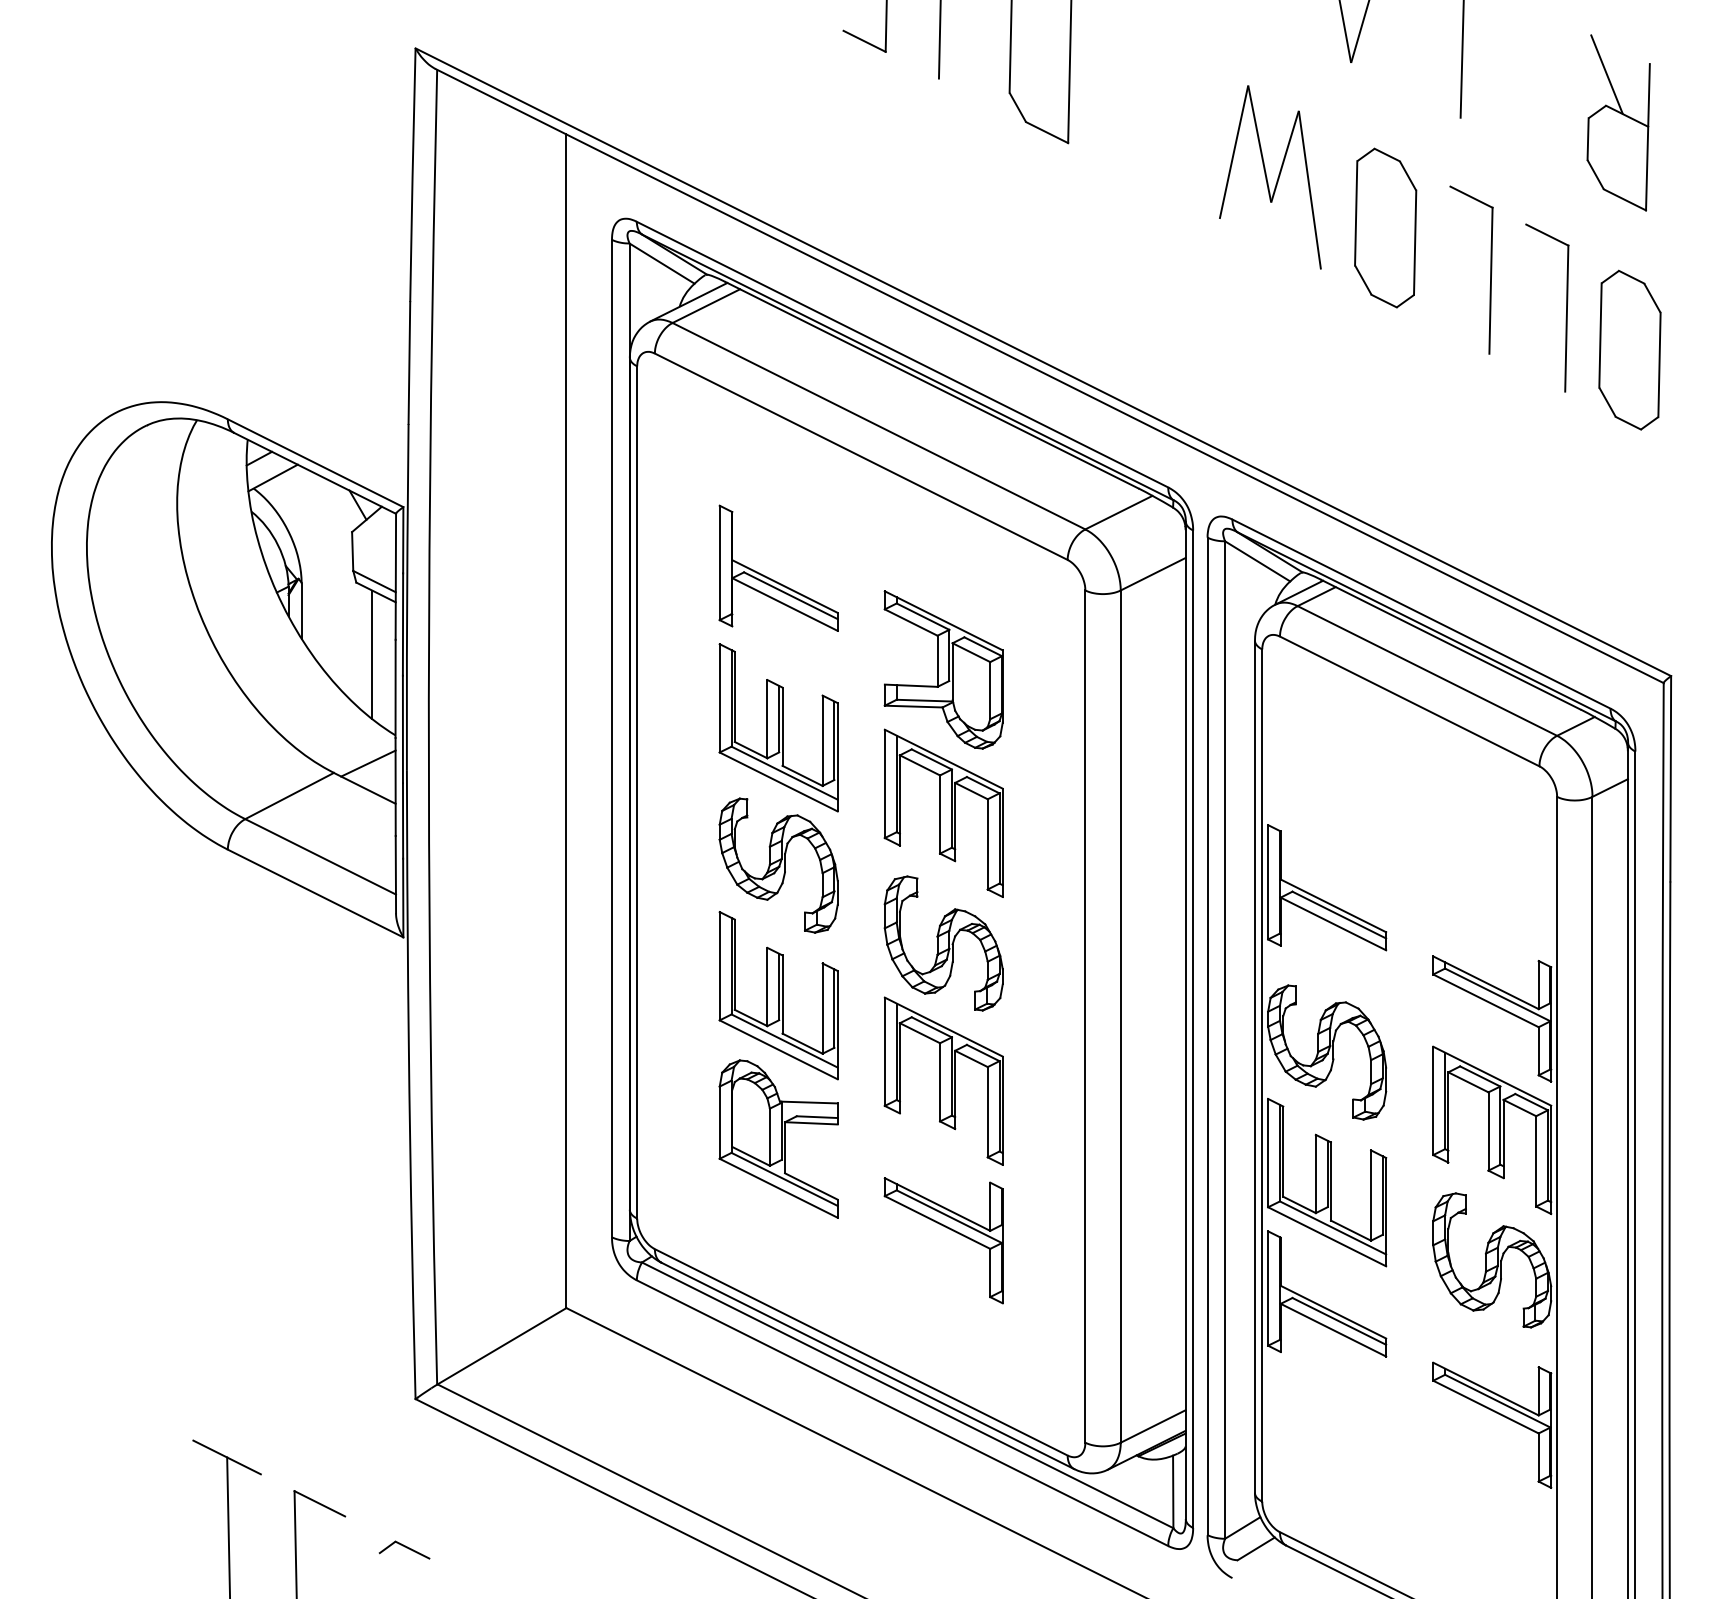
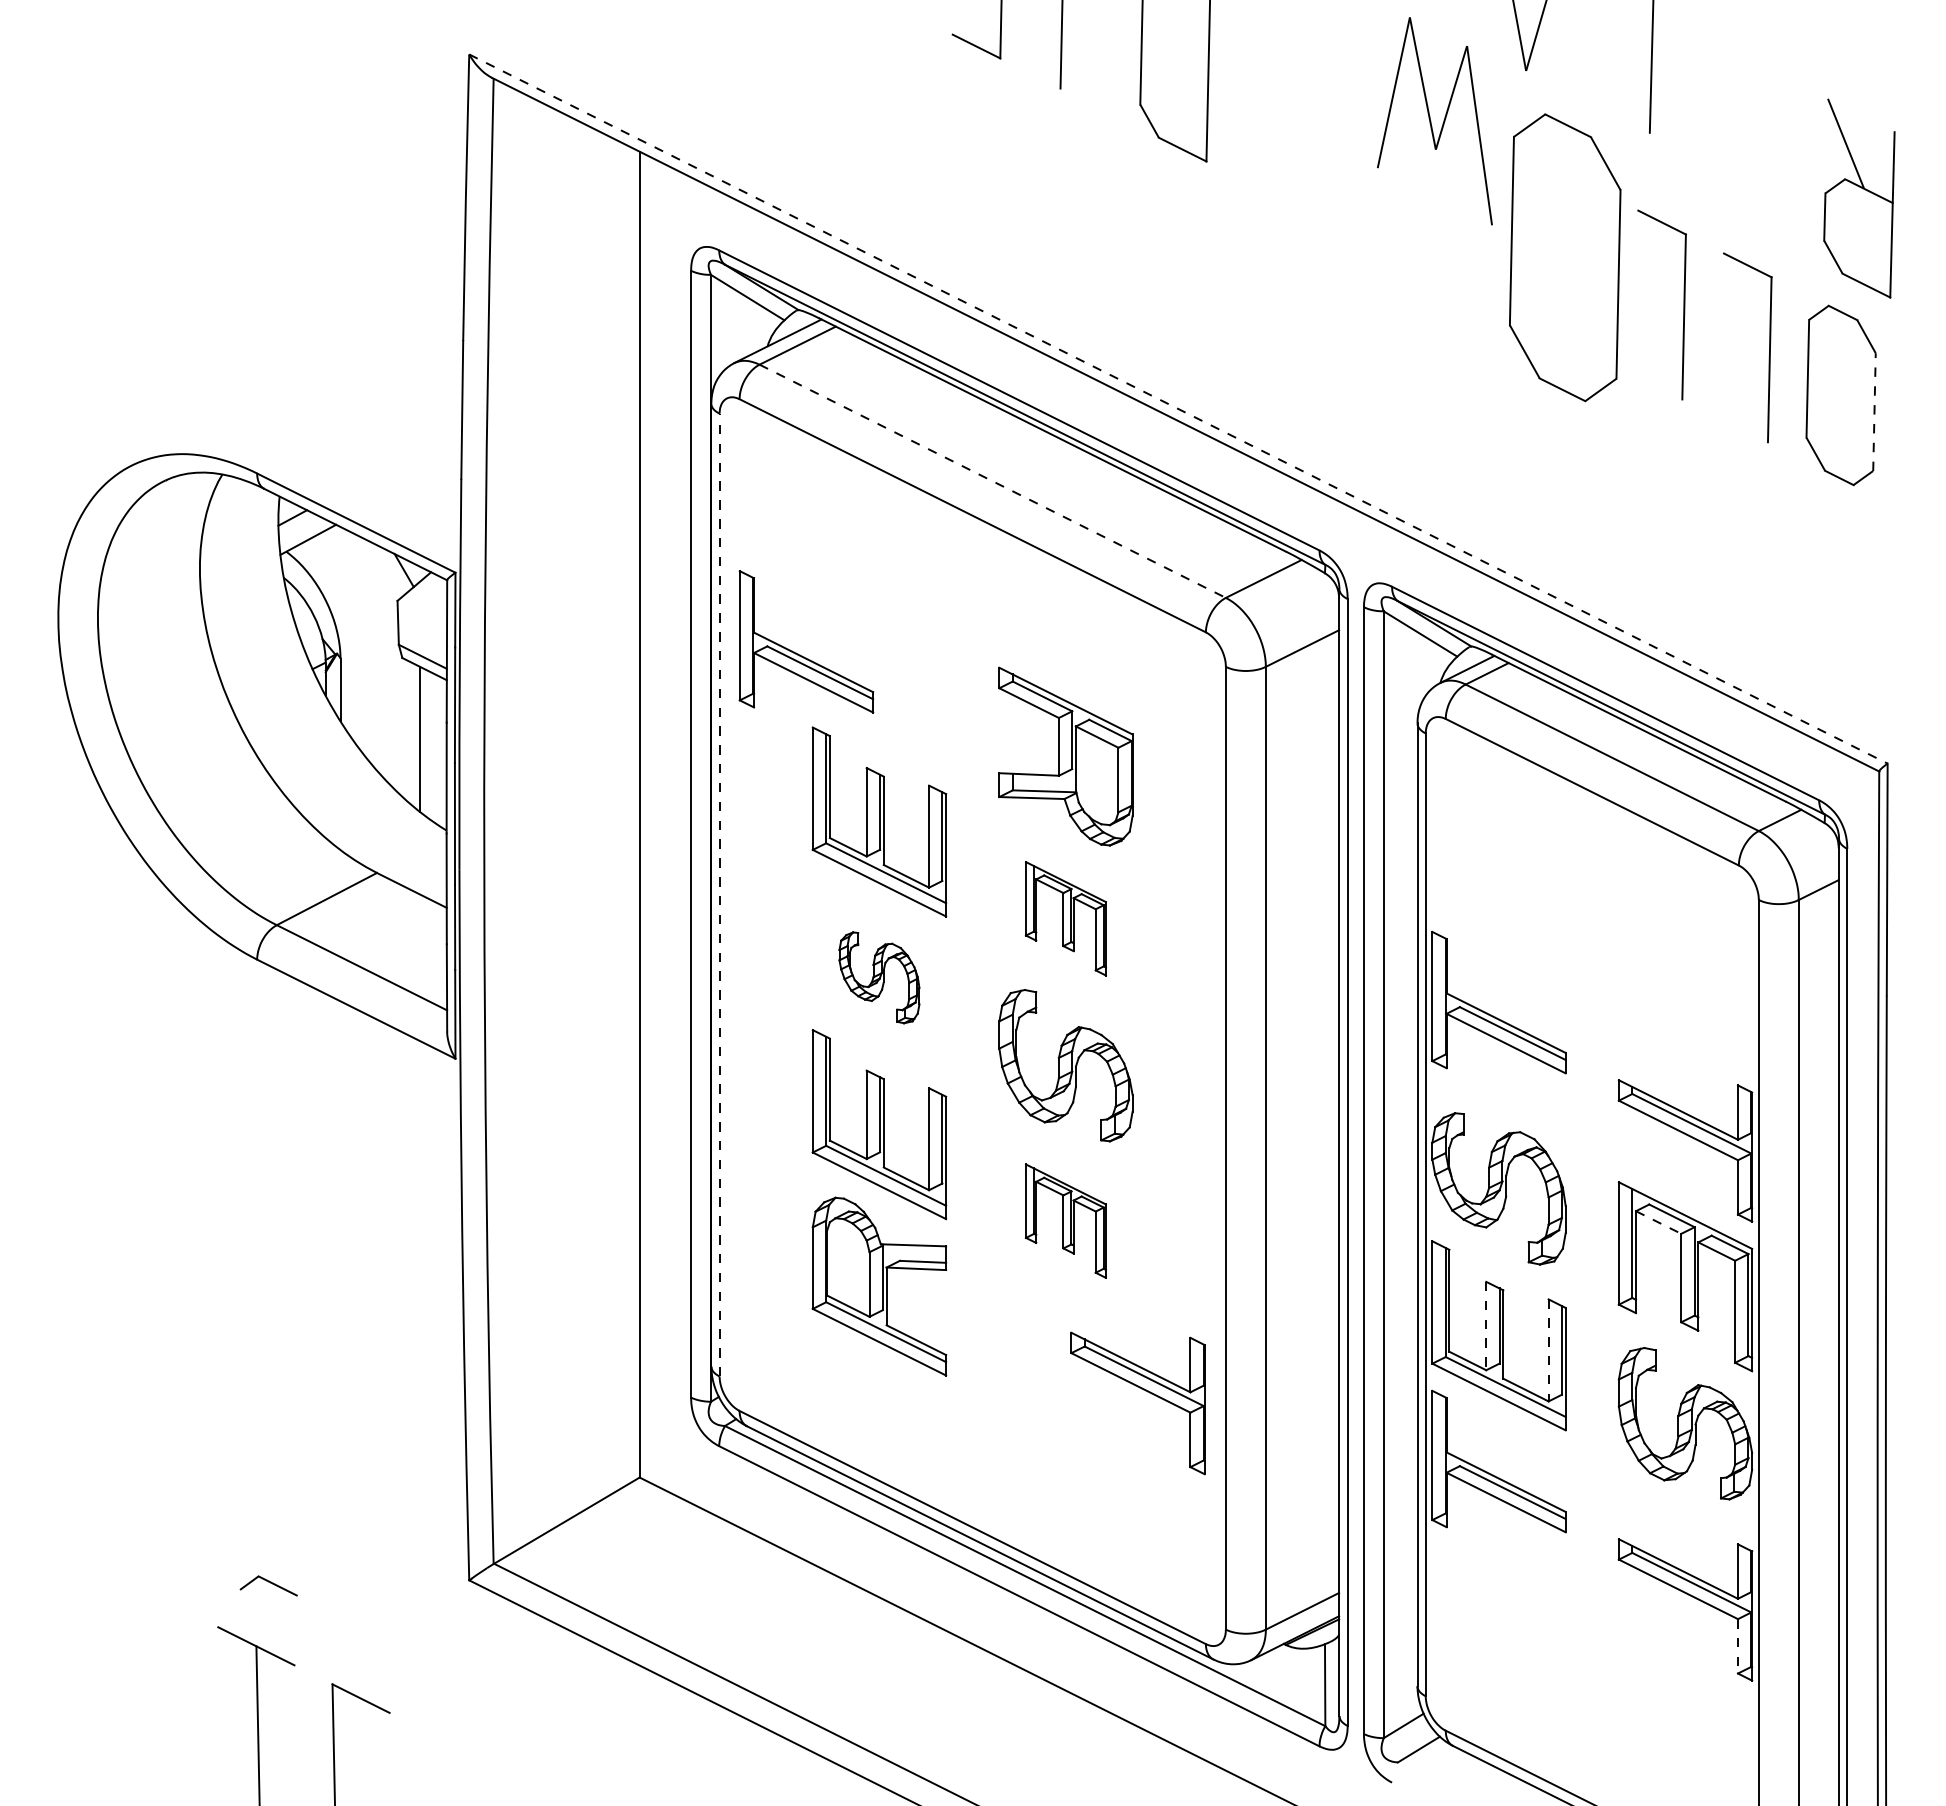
part: (1618, 122) -> (1859, 198), moved
part: (1270, 177) -> (1434, 121), moved
part: (1385, 227) -> (1564, 256), size x1.6
line: (1043, 362) -> (1178, 409), solid -> dashed
line: (1659, 365) -> (1874, 412), solid -> dashed
line: (878, 426) -> (992, 481), solid -> dashed
part: (773, 579) -> (800, 654), moved
line: (368, 763) -> (415, 862), removed
line: (637, 791) -> (719, 894), solid -> dashed
part: (943, 813) -> (1065, 918), size x0.6
part: (778, 865) -> (879, 977), size x0.6
part: (943, 1080) -> (1065, 1220), size x0.6
line: (1469, 1082) -> (1659, 1222), solid -> dashed
line: (1316, 1174) -> (1486, 1326), solid -> dashed
line: (1370, 1195) -> (1548, 1350), solid -> dashed
part: (948, 1229) -> (1143, 1390), moved
line: (1539, 1457) -> (1738, 1646), solid -> dashed
part: (404, 1549) -> (268, 1585), moved

